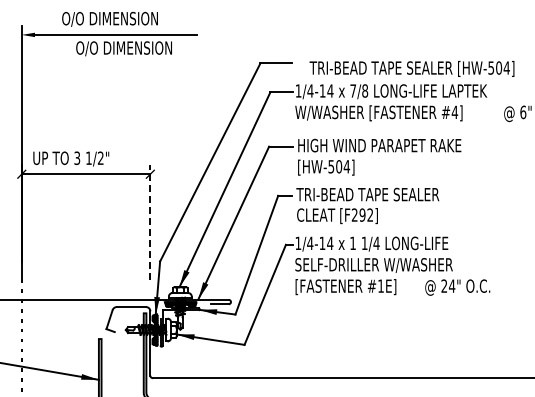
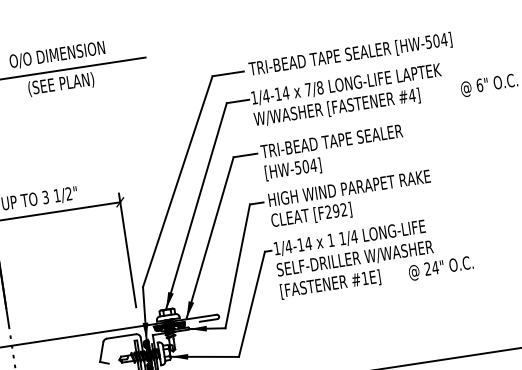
text: (123, 48) -> (74, 81), O/O DIMENSION -> (SEE PLAN)
text: (411, 68) -> (349, 54), moved
text: (379, 145) -> (342, 139), HIGH WIND PARAPET RAKE -> TRI-BEAD TAPE SEALER
text: (378, 194) -> (348, 188), TRI-BEAD TAPE SEALER -> HIGH WIND PARAPET RAKE
line: (150, 222) -> (127, 249), dashed -> solid

